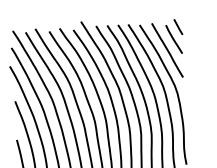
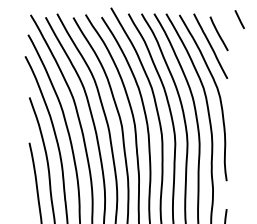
line: (178, 27) -> (239, 19), moved

